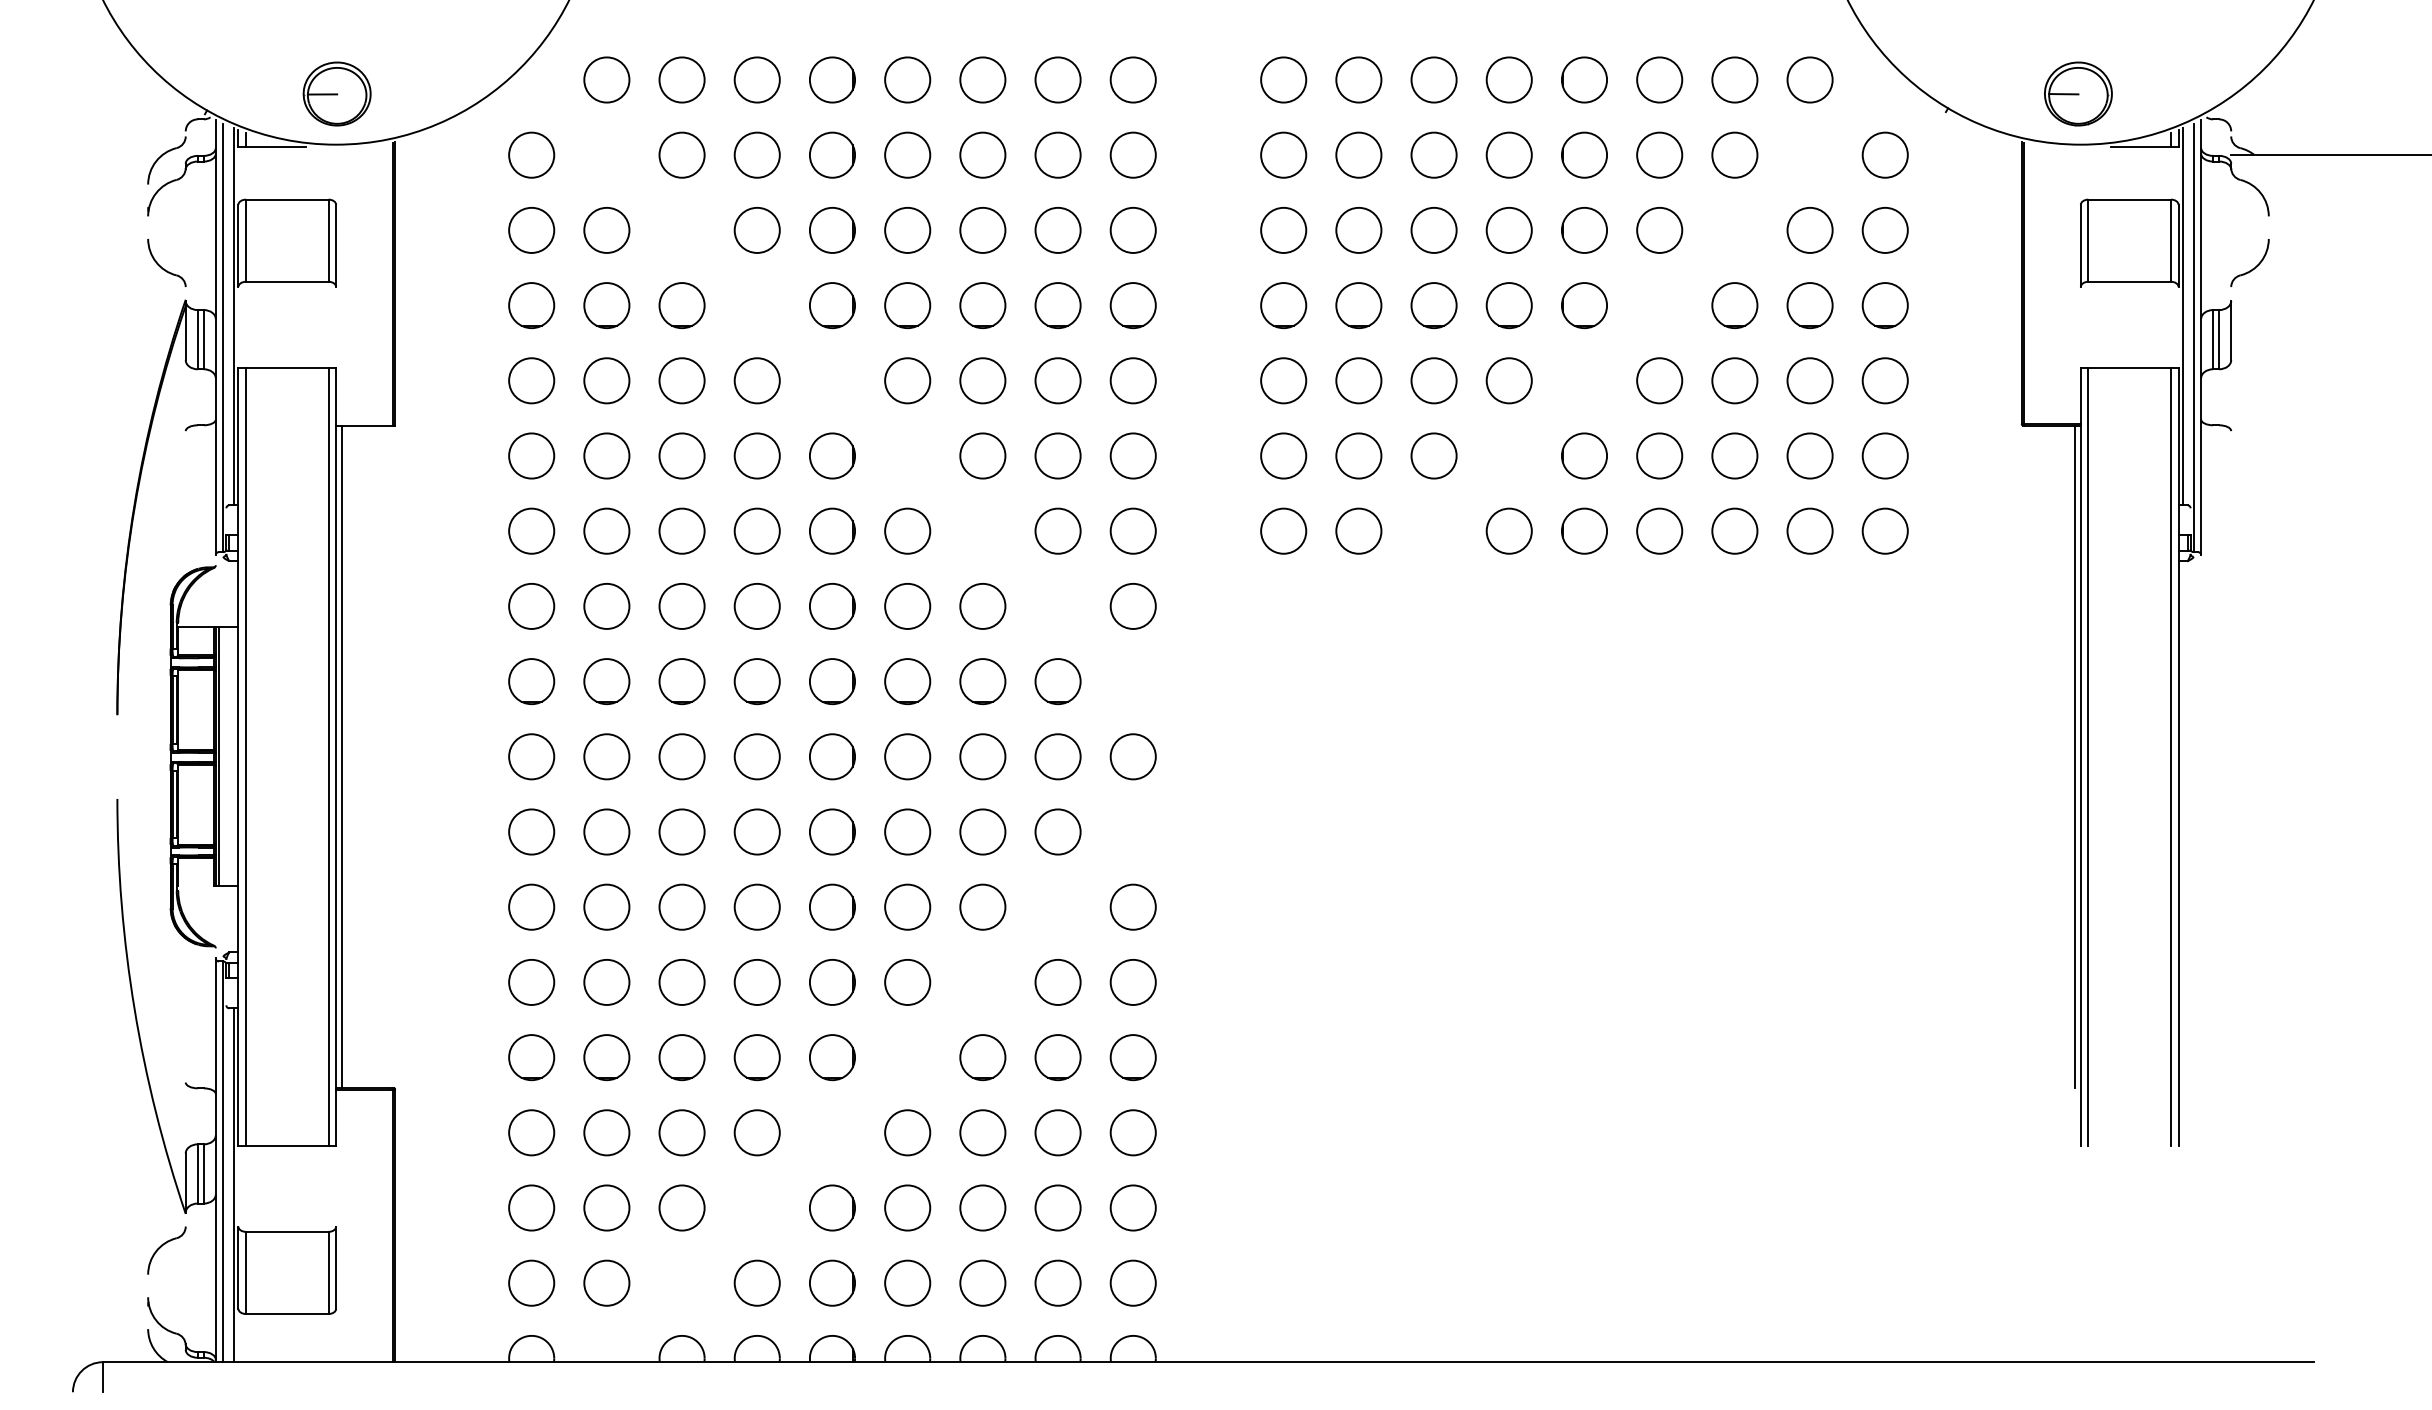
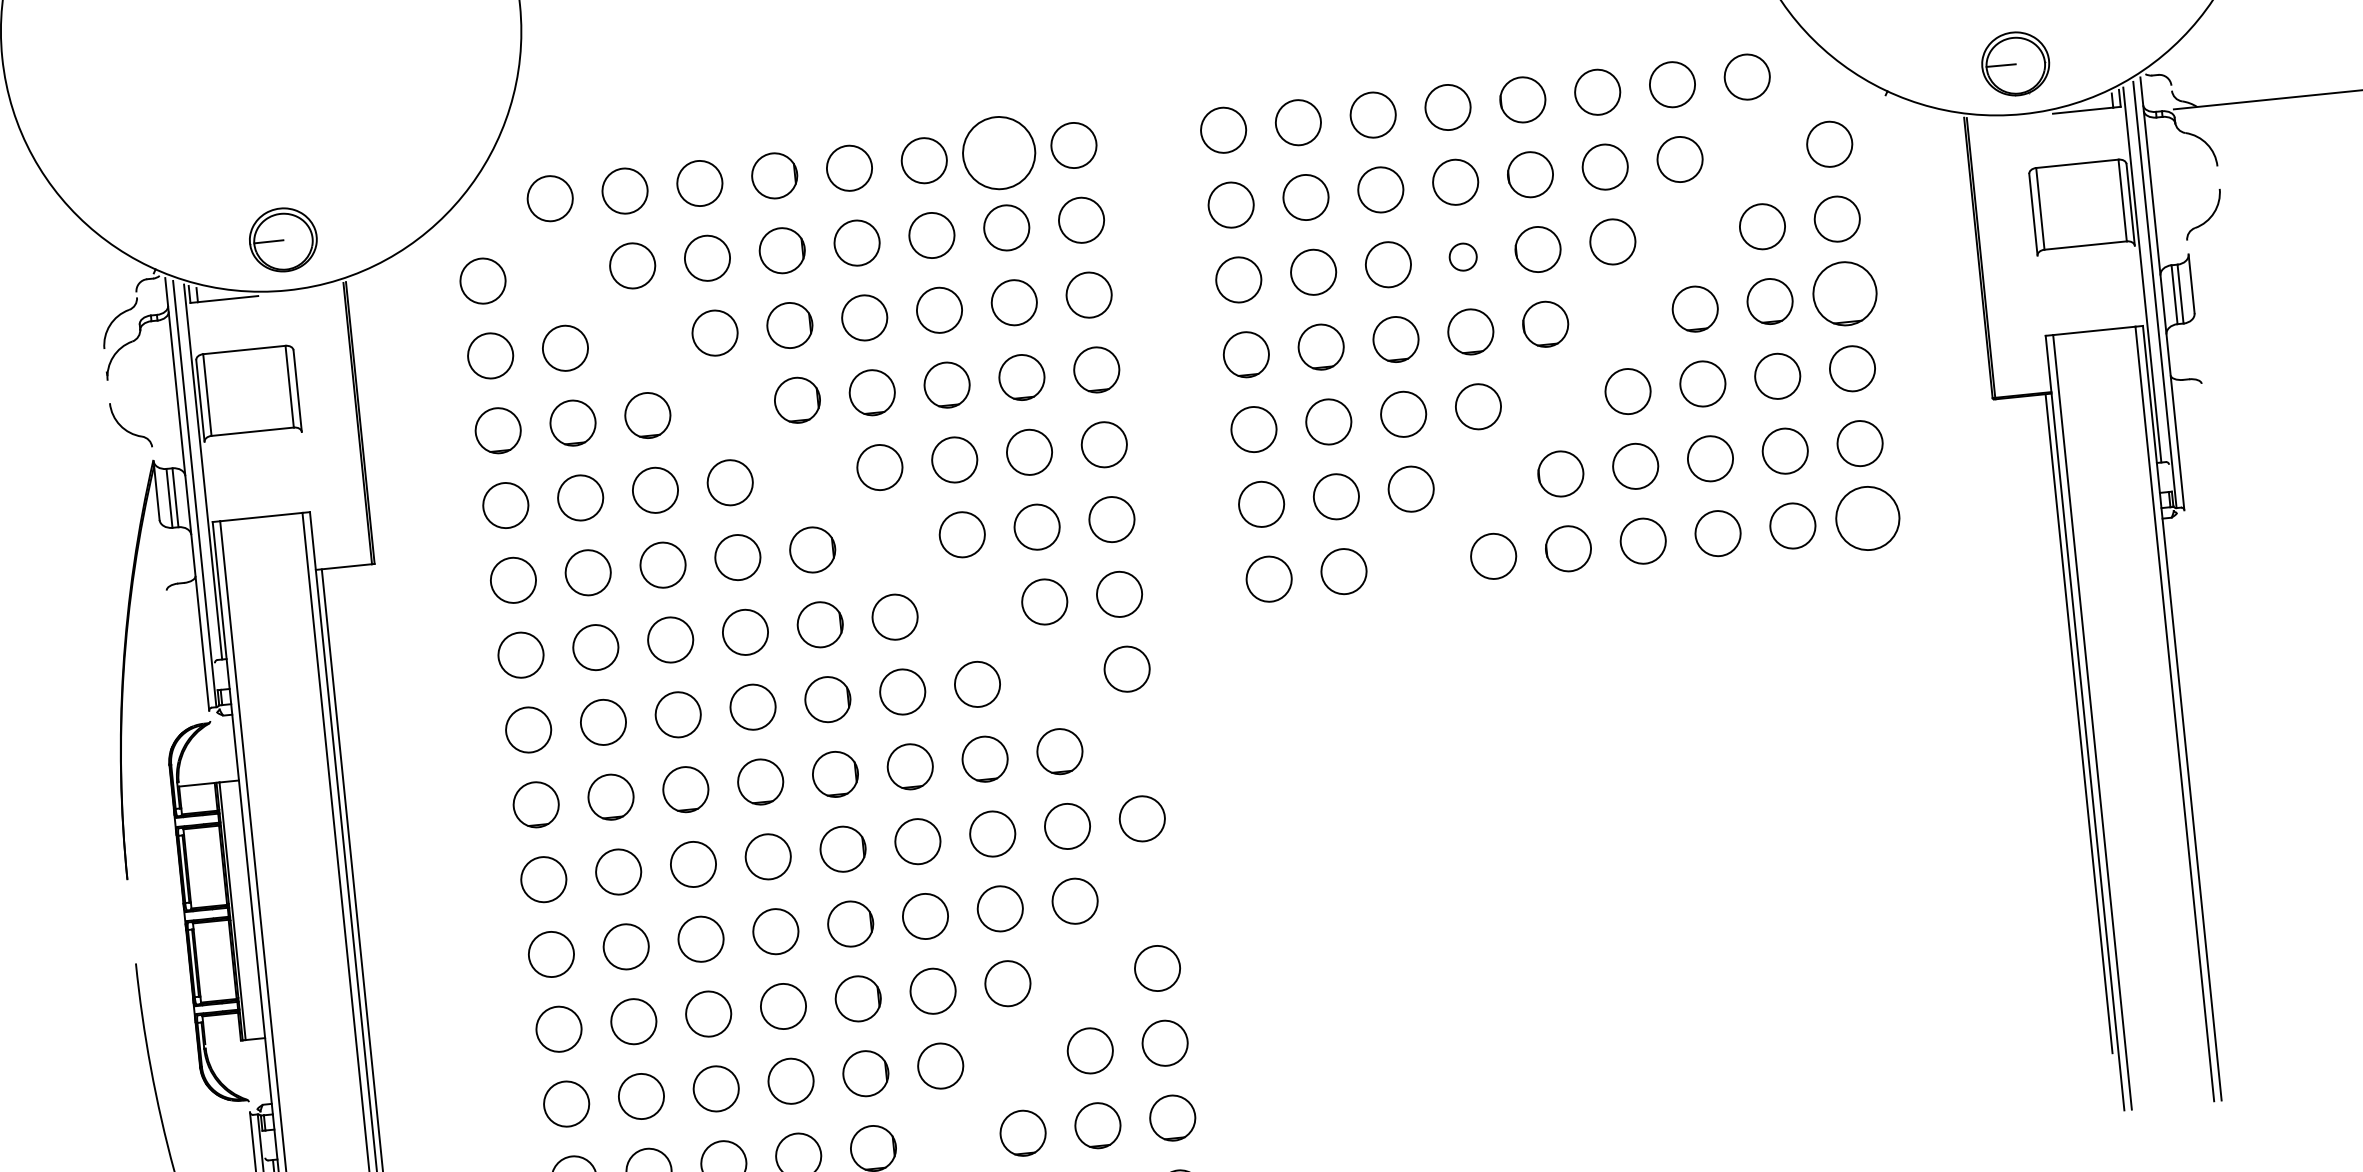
circle: (1057, 79) -> (998, 152), size x1.6
circle: (1508, 229) -> (1462, 256), size x0.6
part: (1884, 305) -> (1844, 293), size x1.4
circle: (1884, 530) -> (1866, 517), size x1.4

